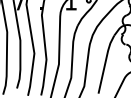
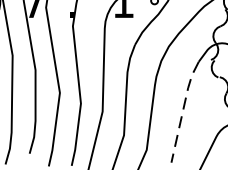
line: (105, 63) -> (183, 110), solid -> dashed

